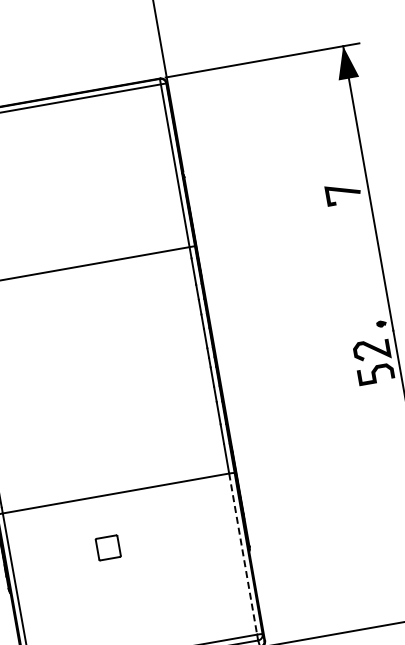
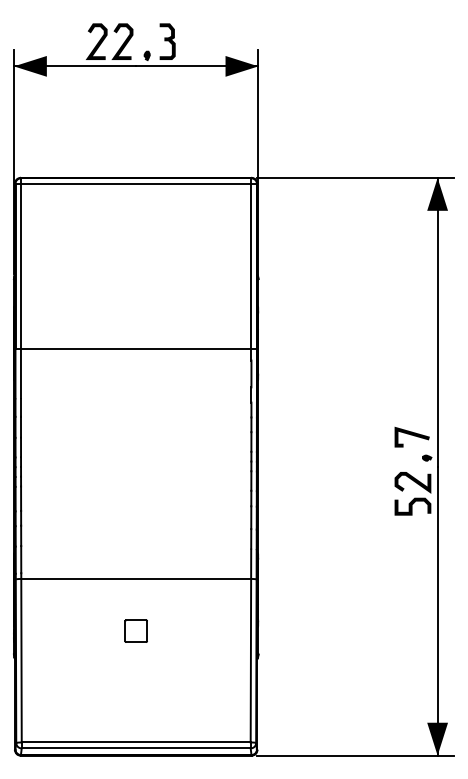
line: (342, 192) -> (411, 435), moved
part: (107, 547) -> (135, 630), moved
line: (242, 553) -> (250, 660), dashed -> solid

